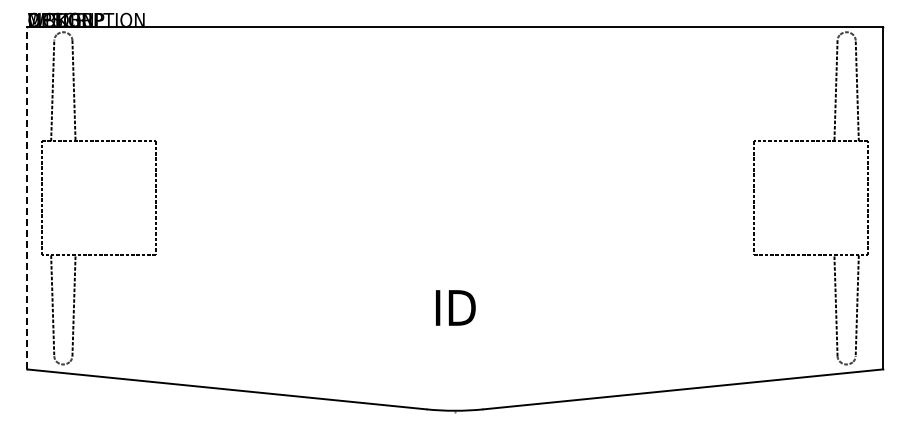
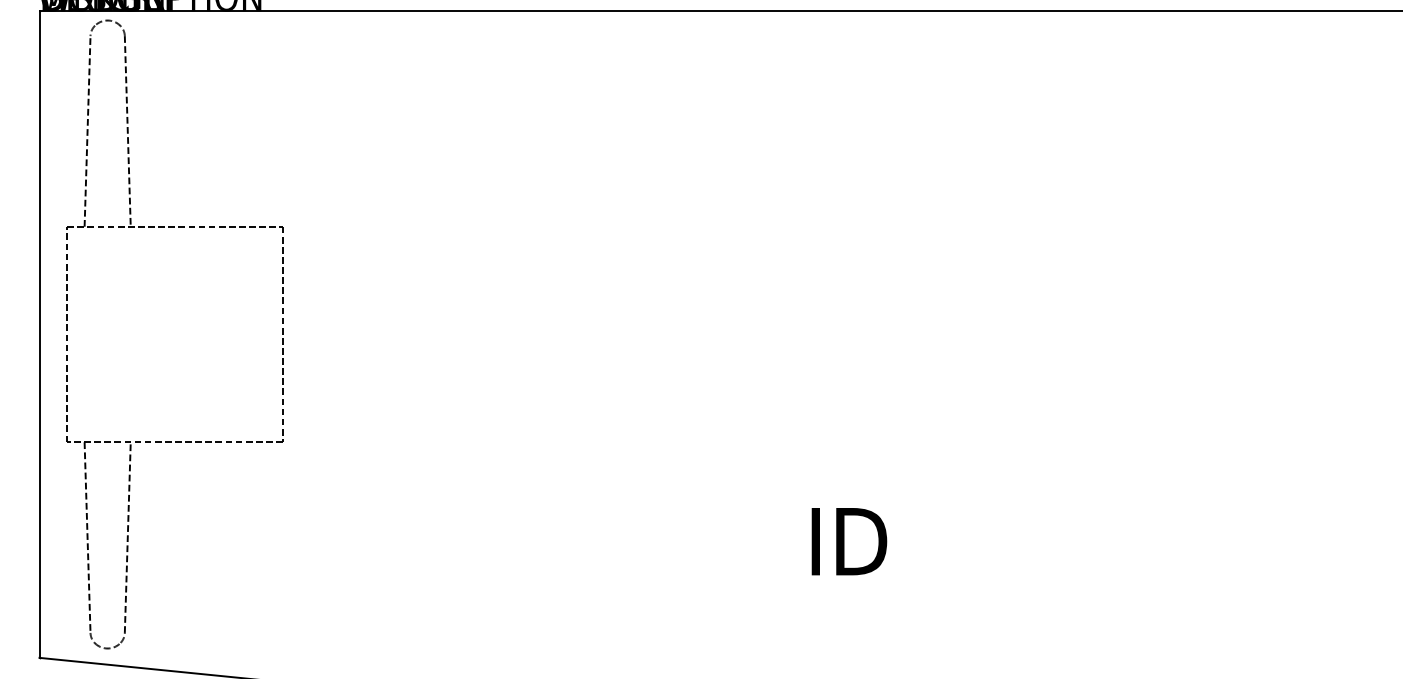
line: (27, 197) -> (39, 332), dashed -> solid

